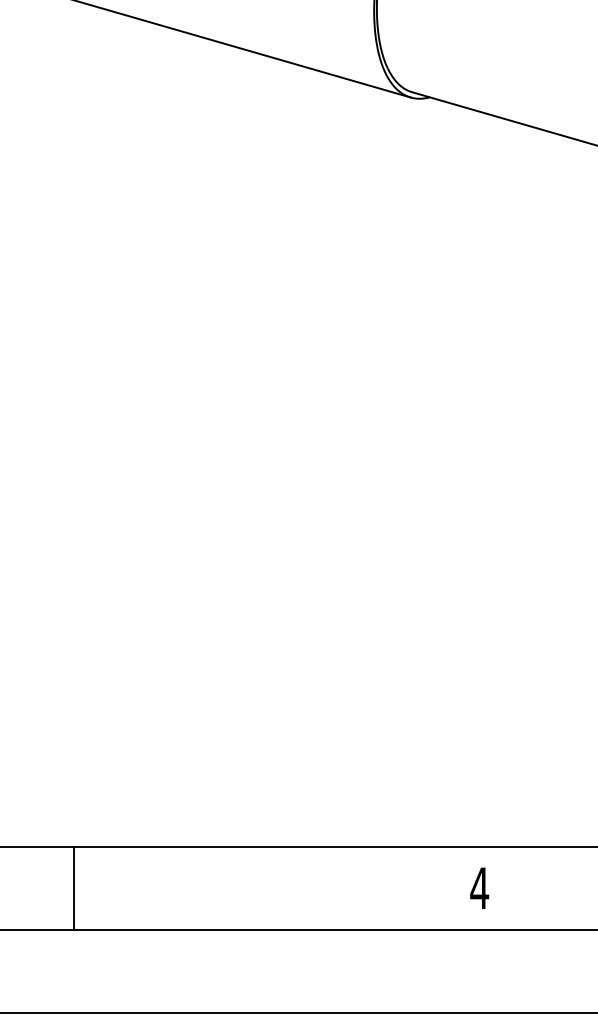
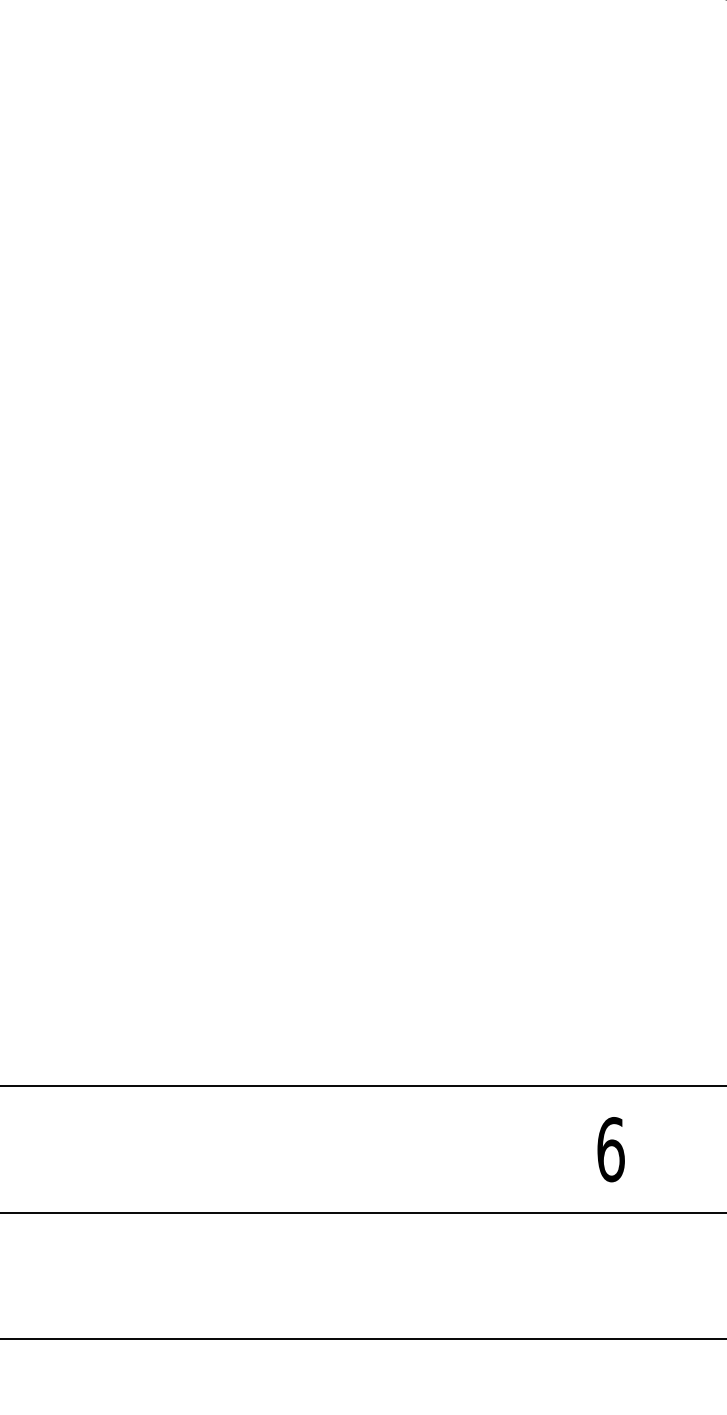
text: (479, 887) -> (610, 1148), 4 -> 6

